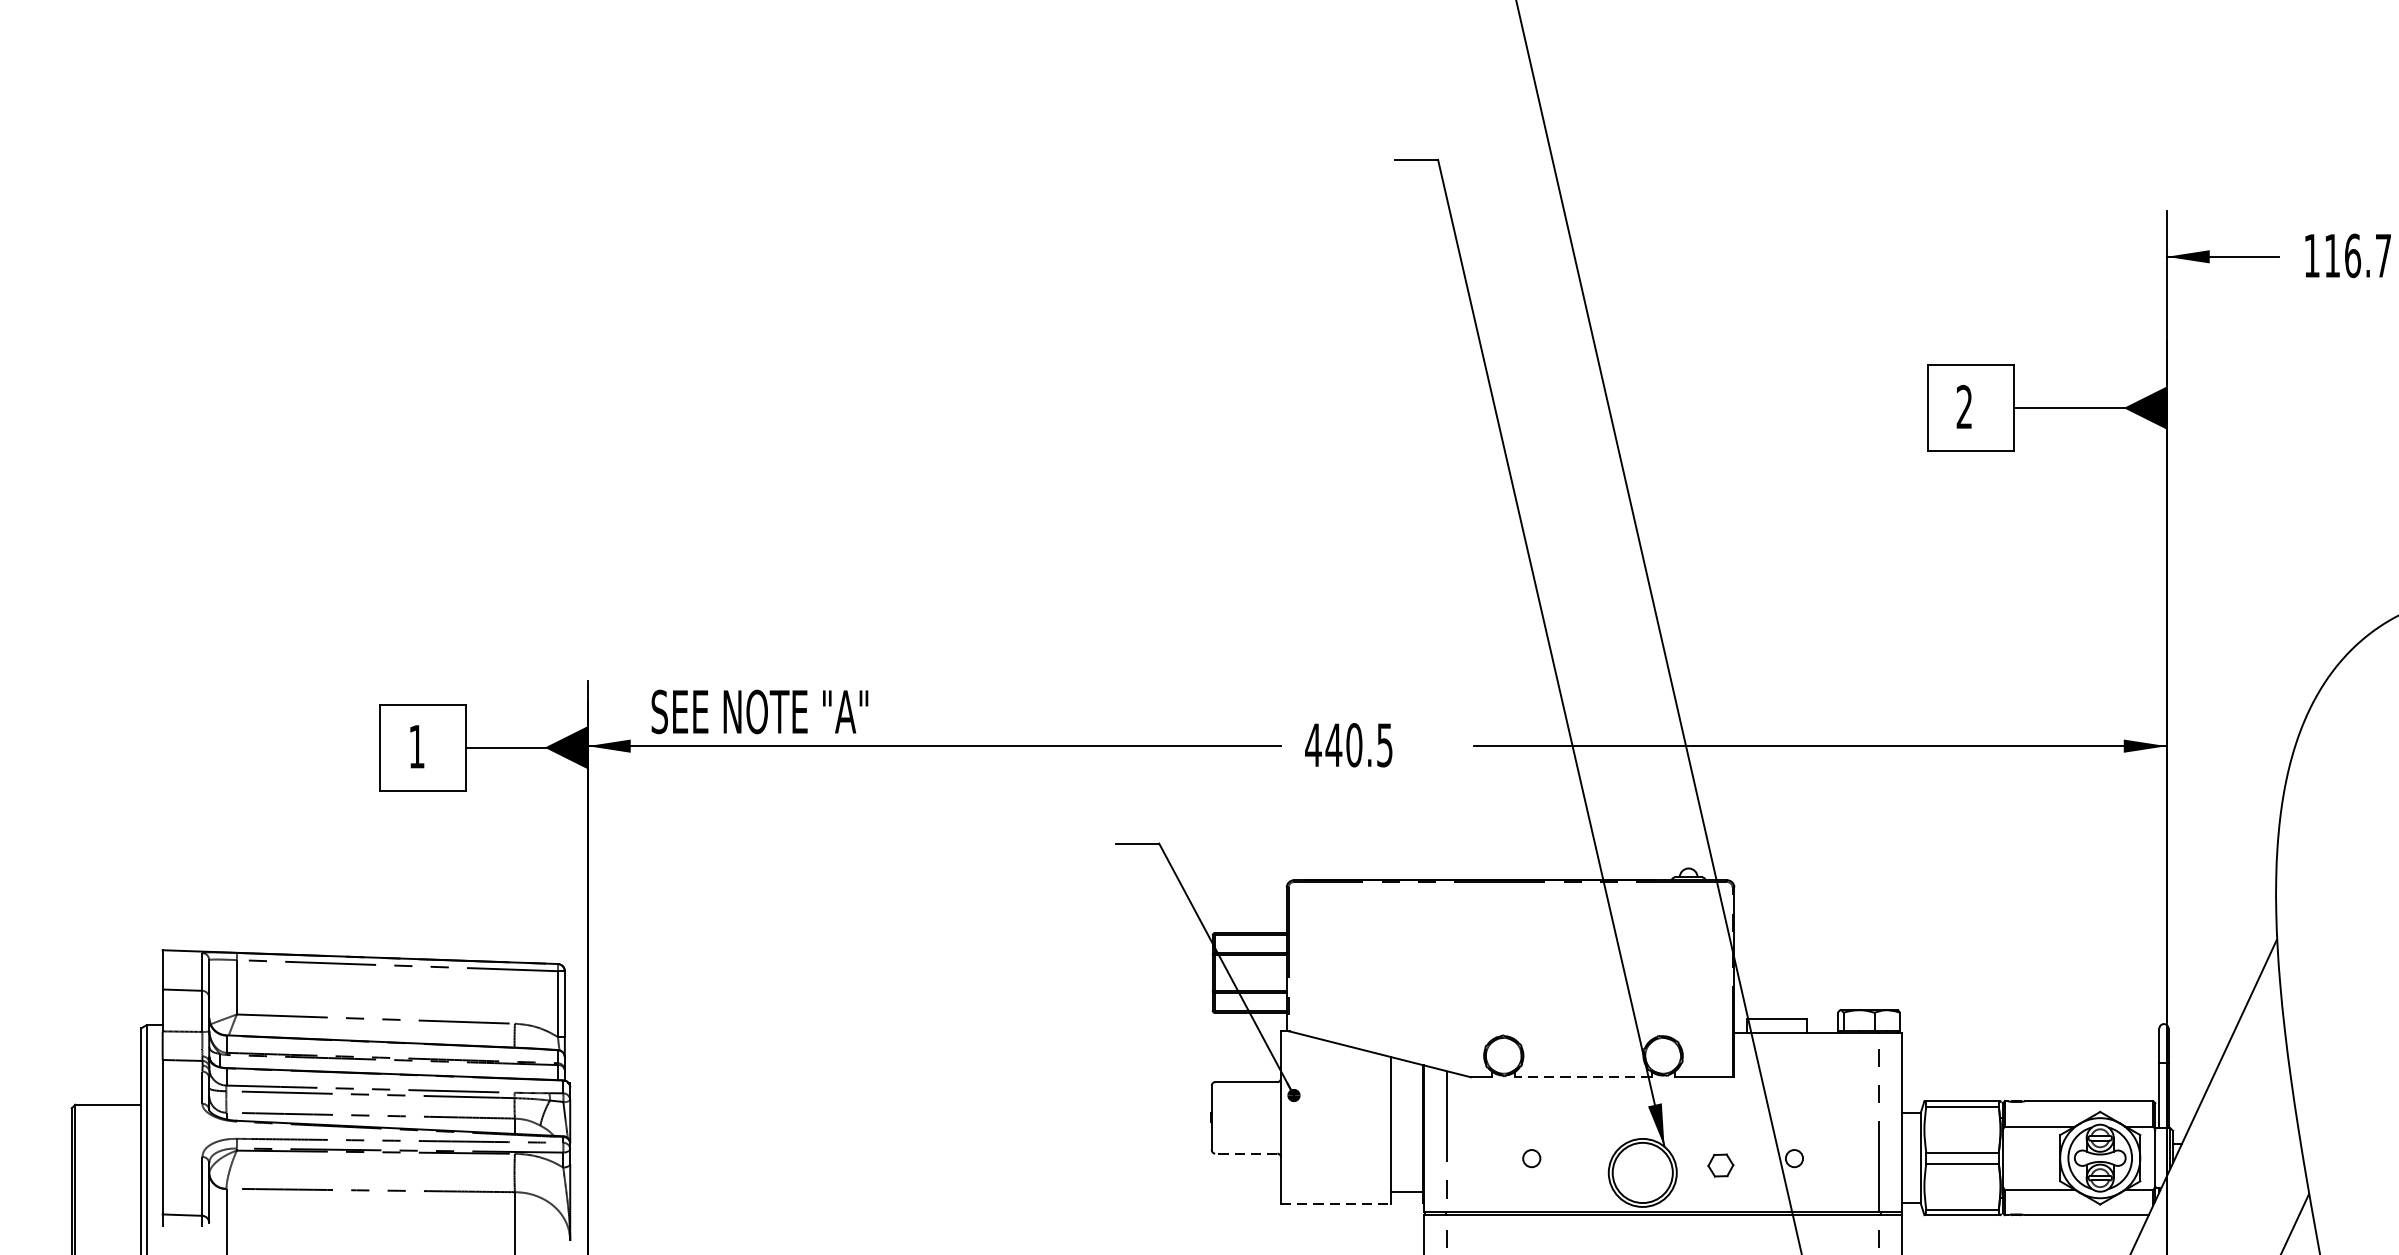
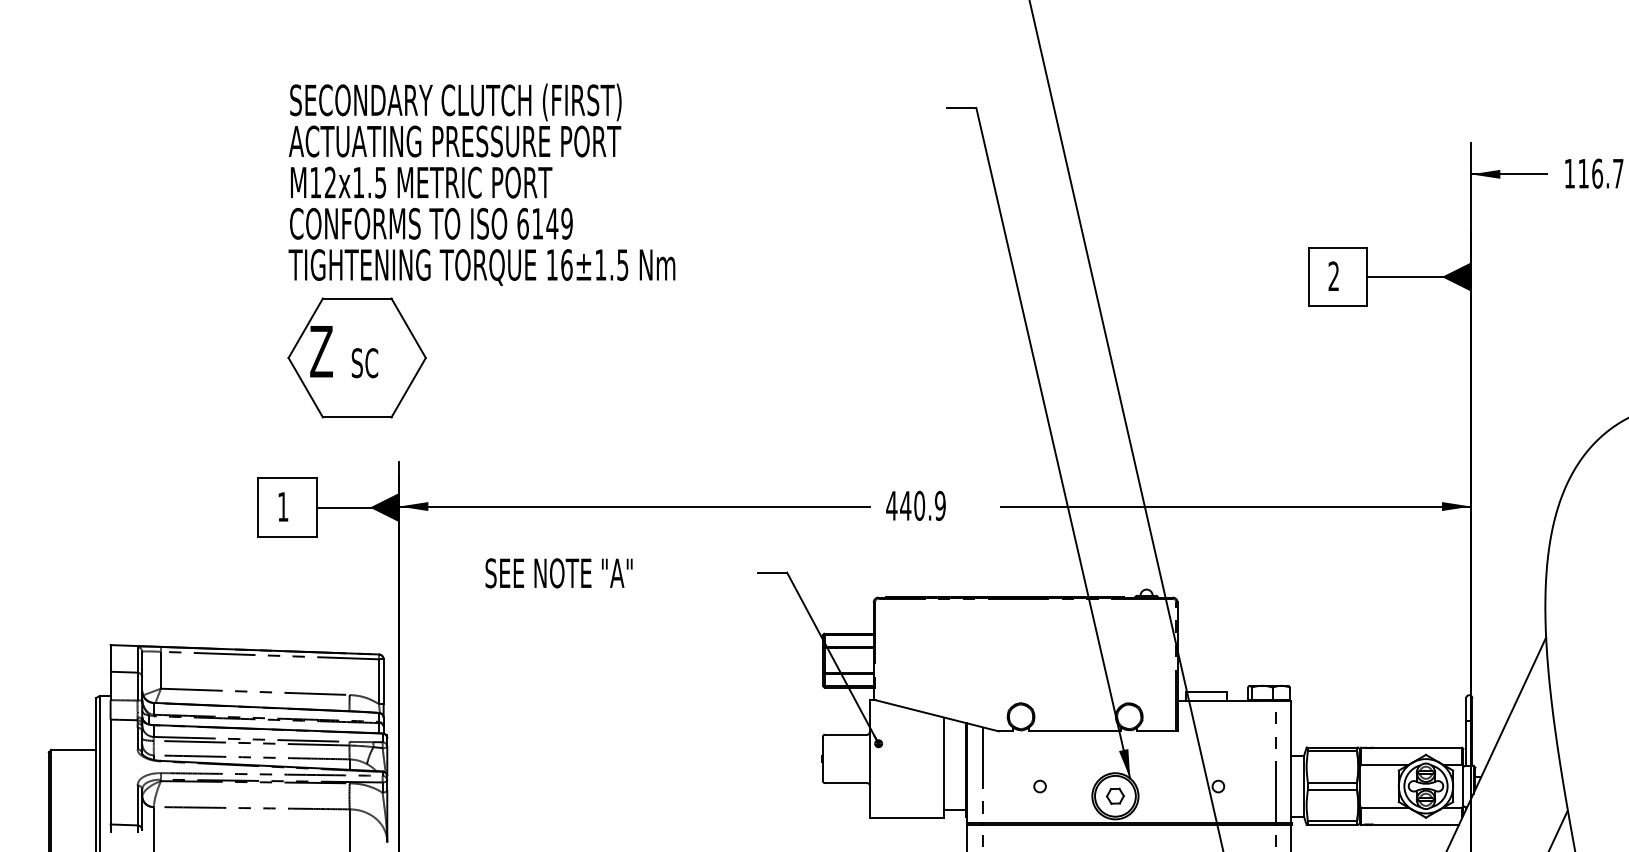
part: (708, 368) -> (481, 250), added
text: (759, 712) -> (558, 573), moved
text: (1385, 744) -> (940, 505), 440.5 -> 440.9
line: (1582, 1077) -> (1074, 731), dashed -> solid
line: (1245, 1154) -> (845, 783), dashed -> solid
part: (1719, 1164) -> (1114, 795), moved
line: (1336, 1204) -> (907, 817), dashed -> solid

